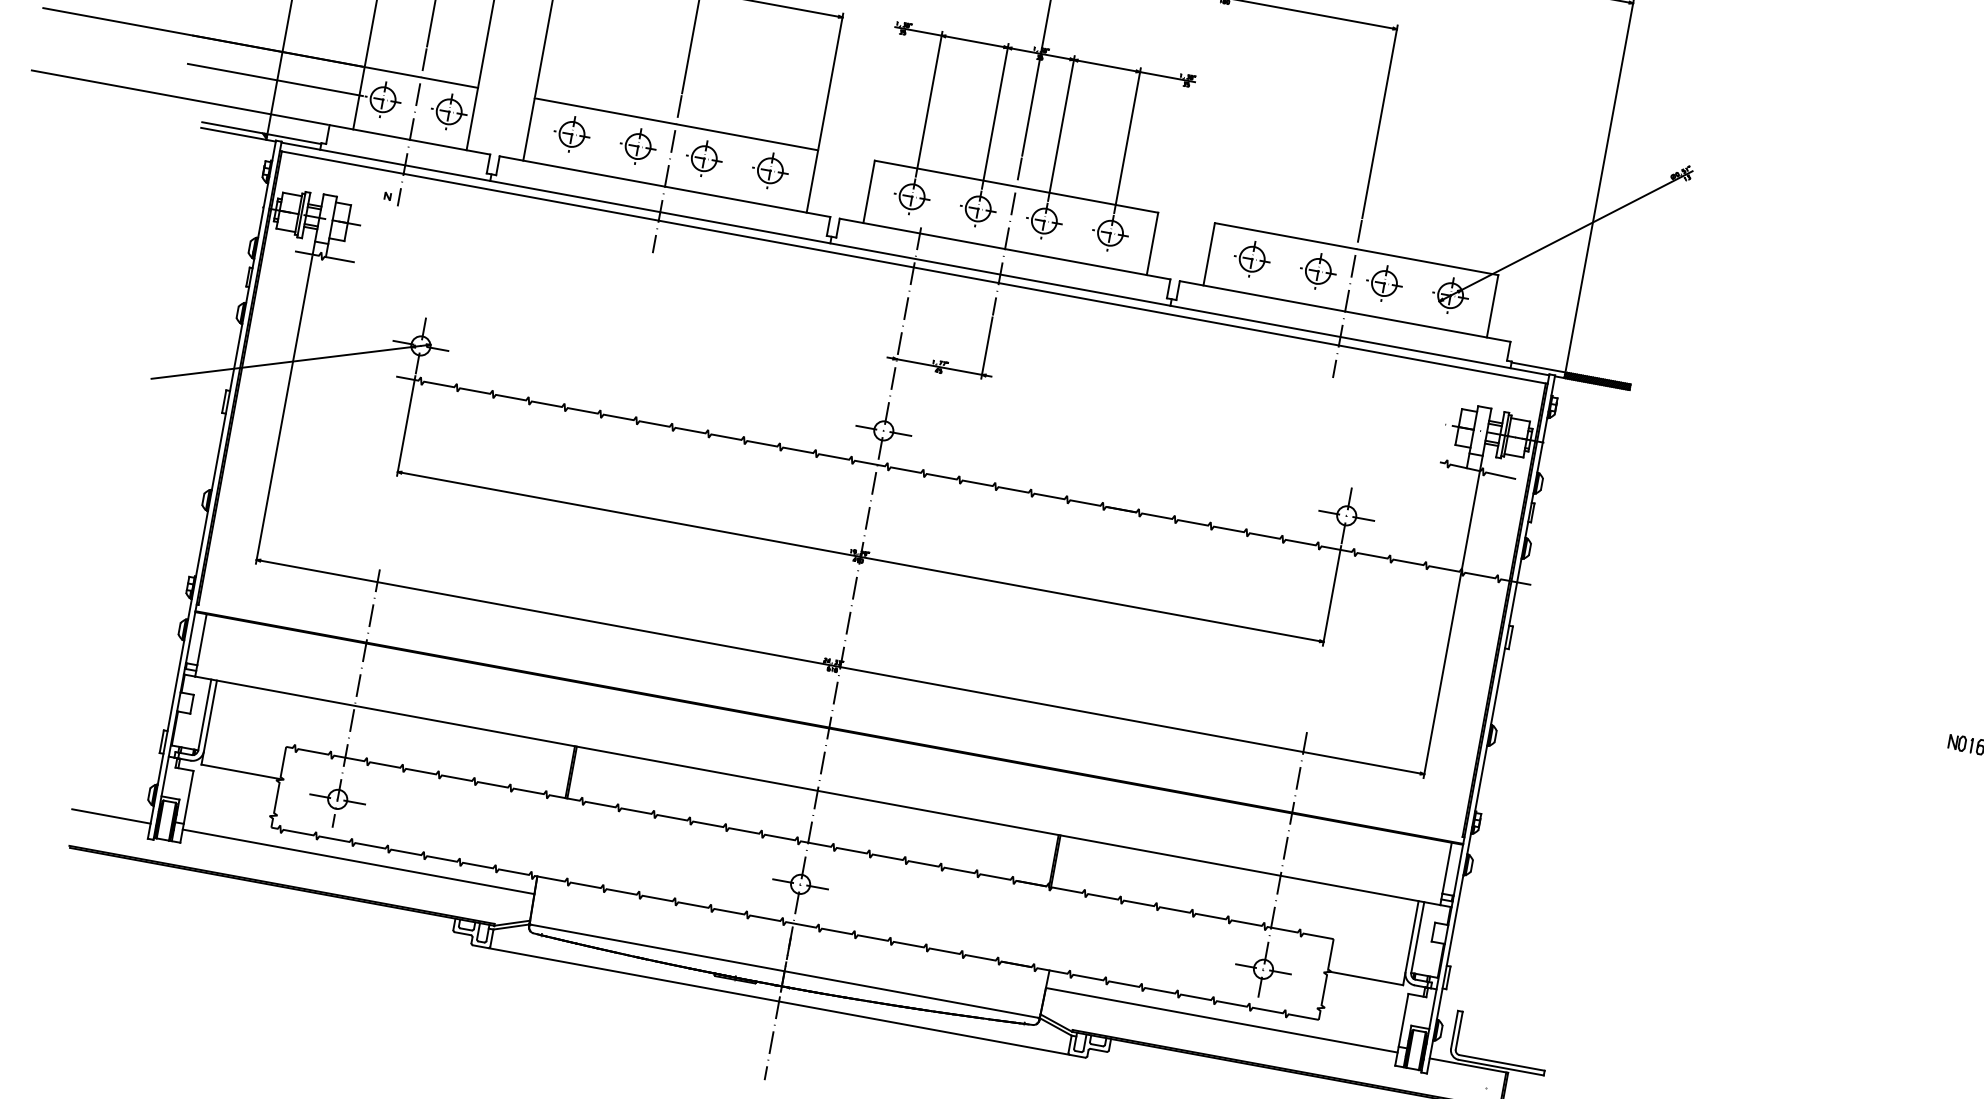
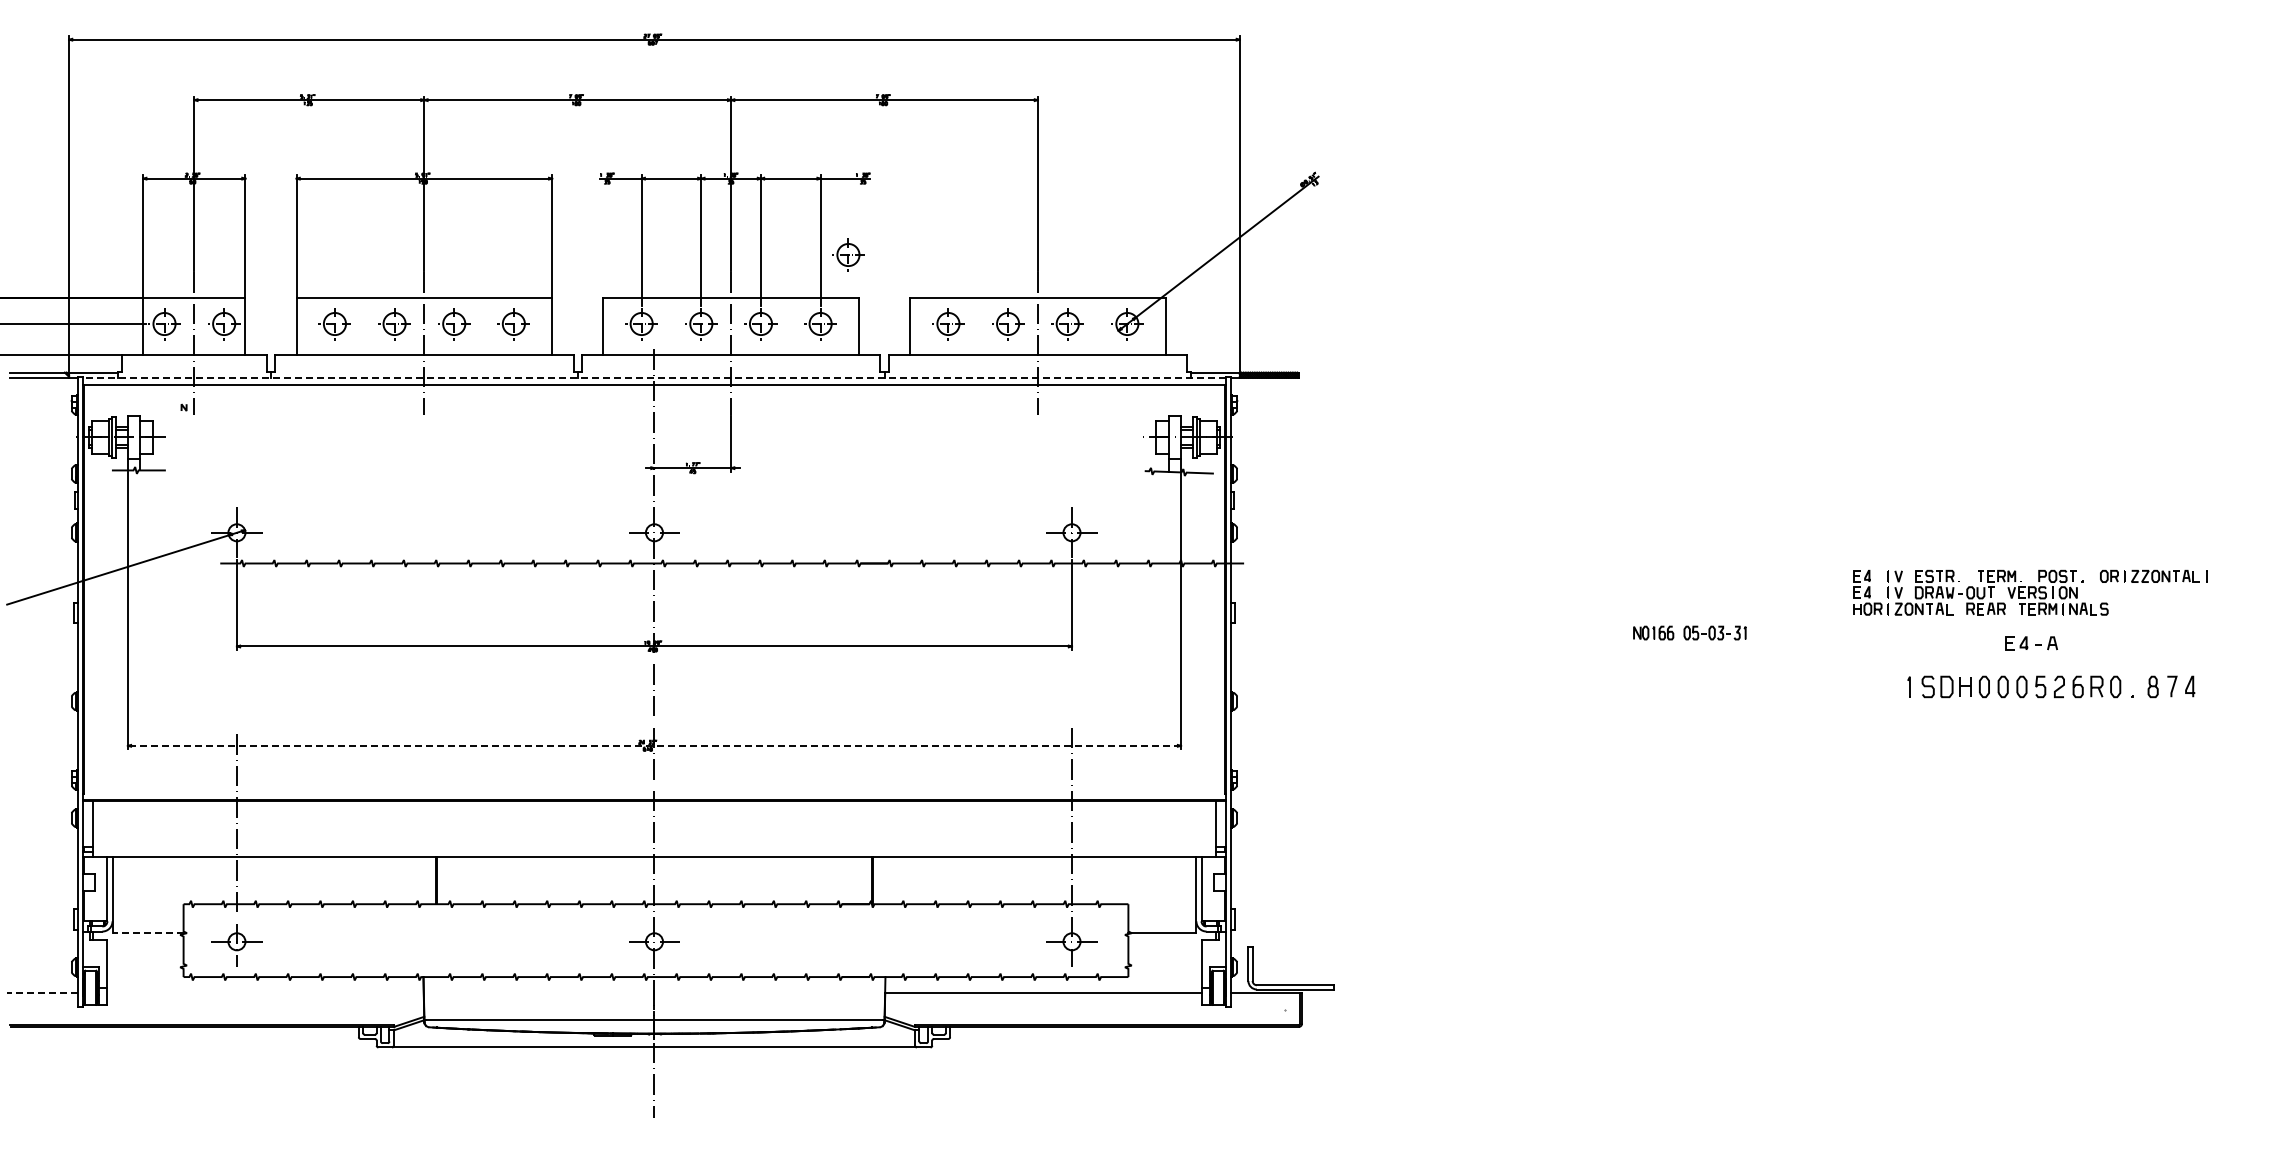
part: (1155, 162) -> (848, 255), added
line: (915, 258) -> (654, 377), solid -> dashed
line: (840, 666) -> (654, 745), solid -> dashed
line: (241, 772) -> (148, 933), solid -> dashed
line: (110, 815) -> (41, 992), solid -> dashed
line: (357, 861) -> (264, 992), removed

